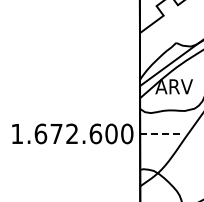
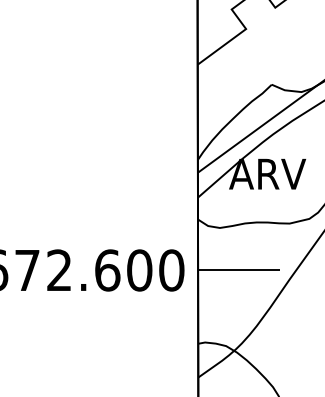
line: (160, 133) -> (239, 269), dashed -> solid

